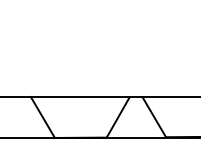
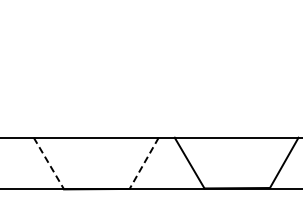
line: (42, 117) -> (48, 163), solid -> dashed
line: (117, 117) -> (143, 163), solid -> dashed

